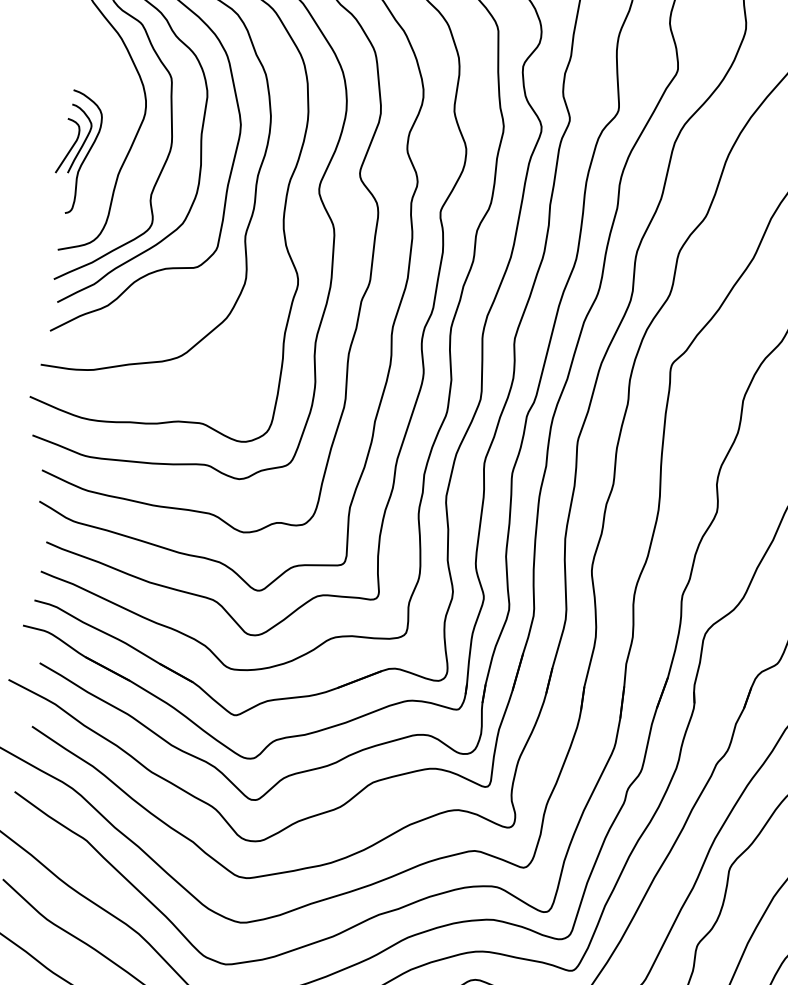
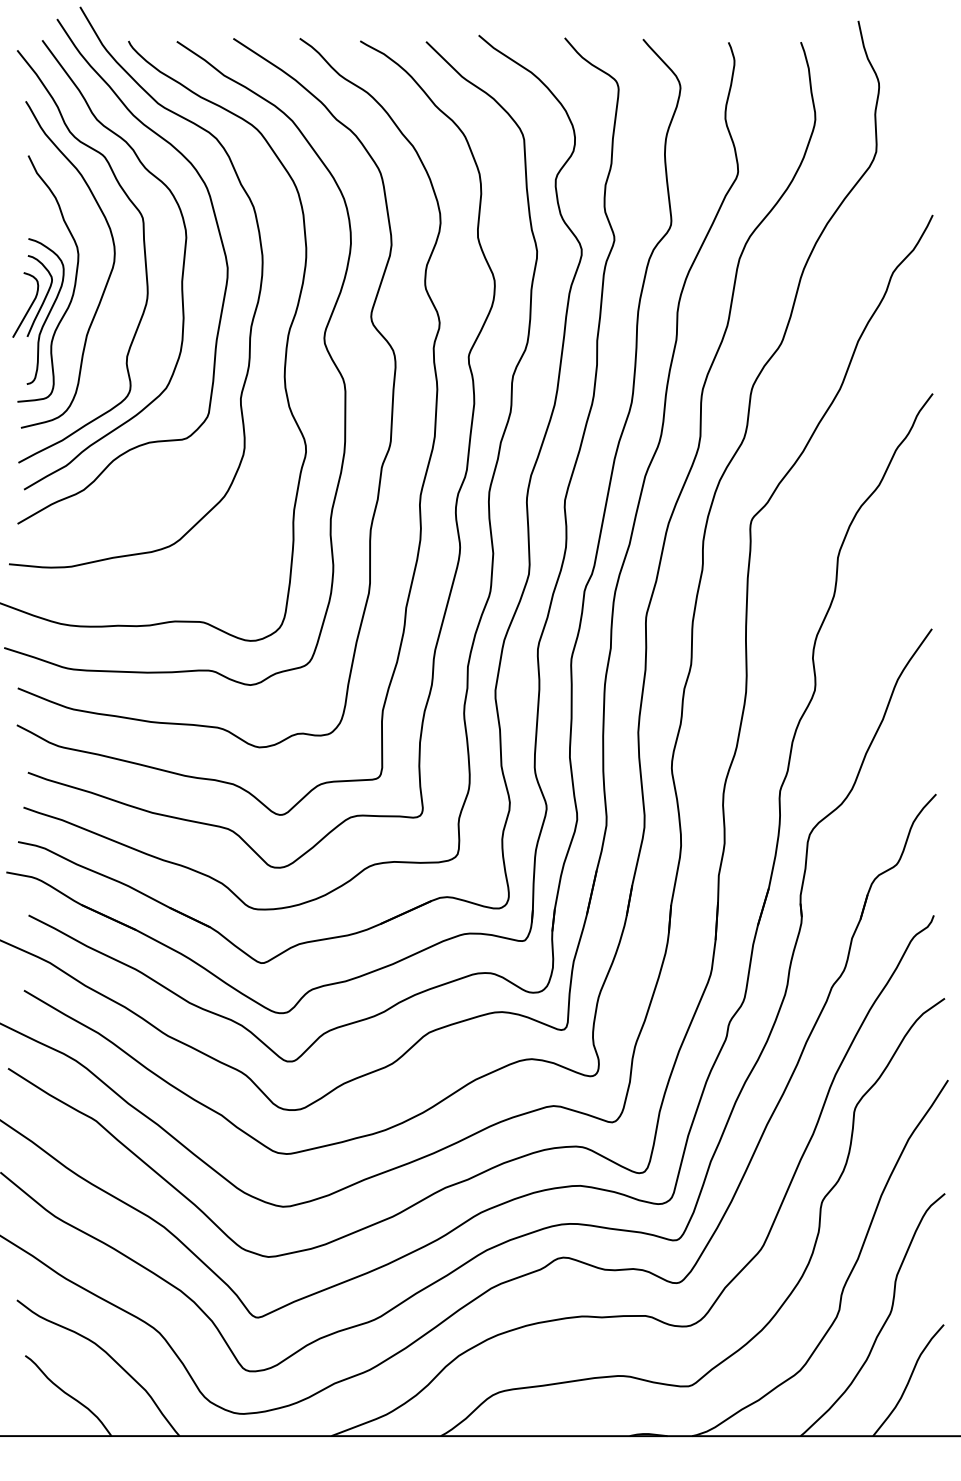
curve: (110, 127) -> (74, 280), added

